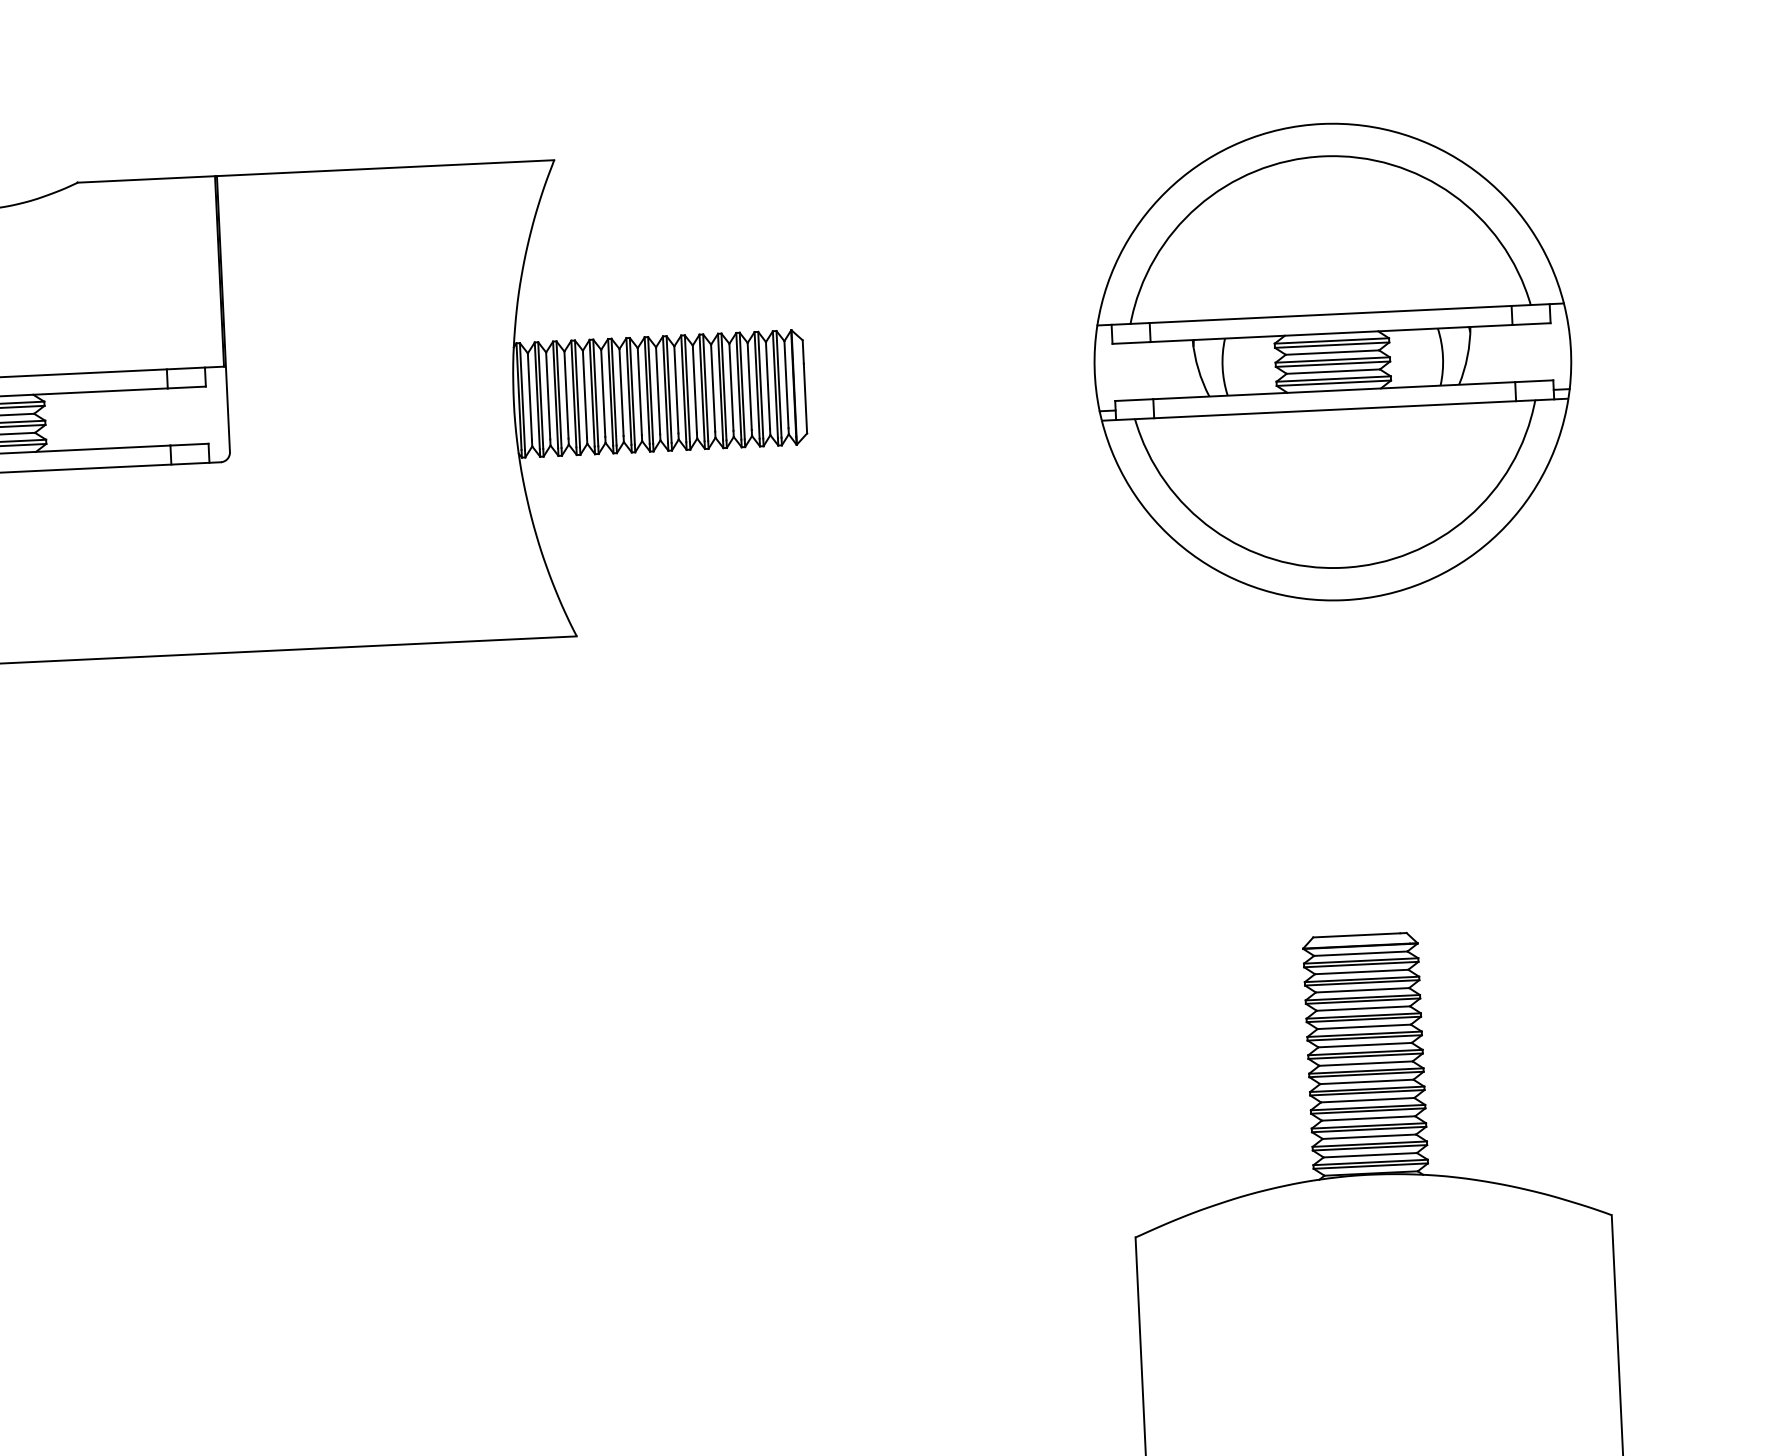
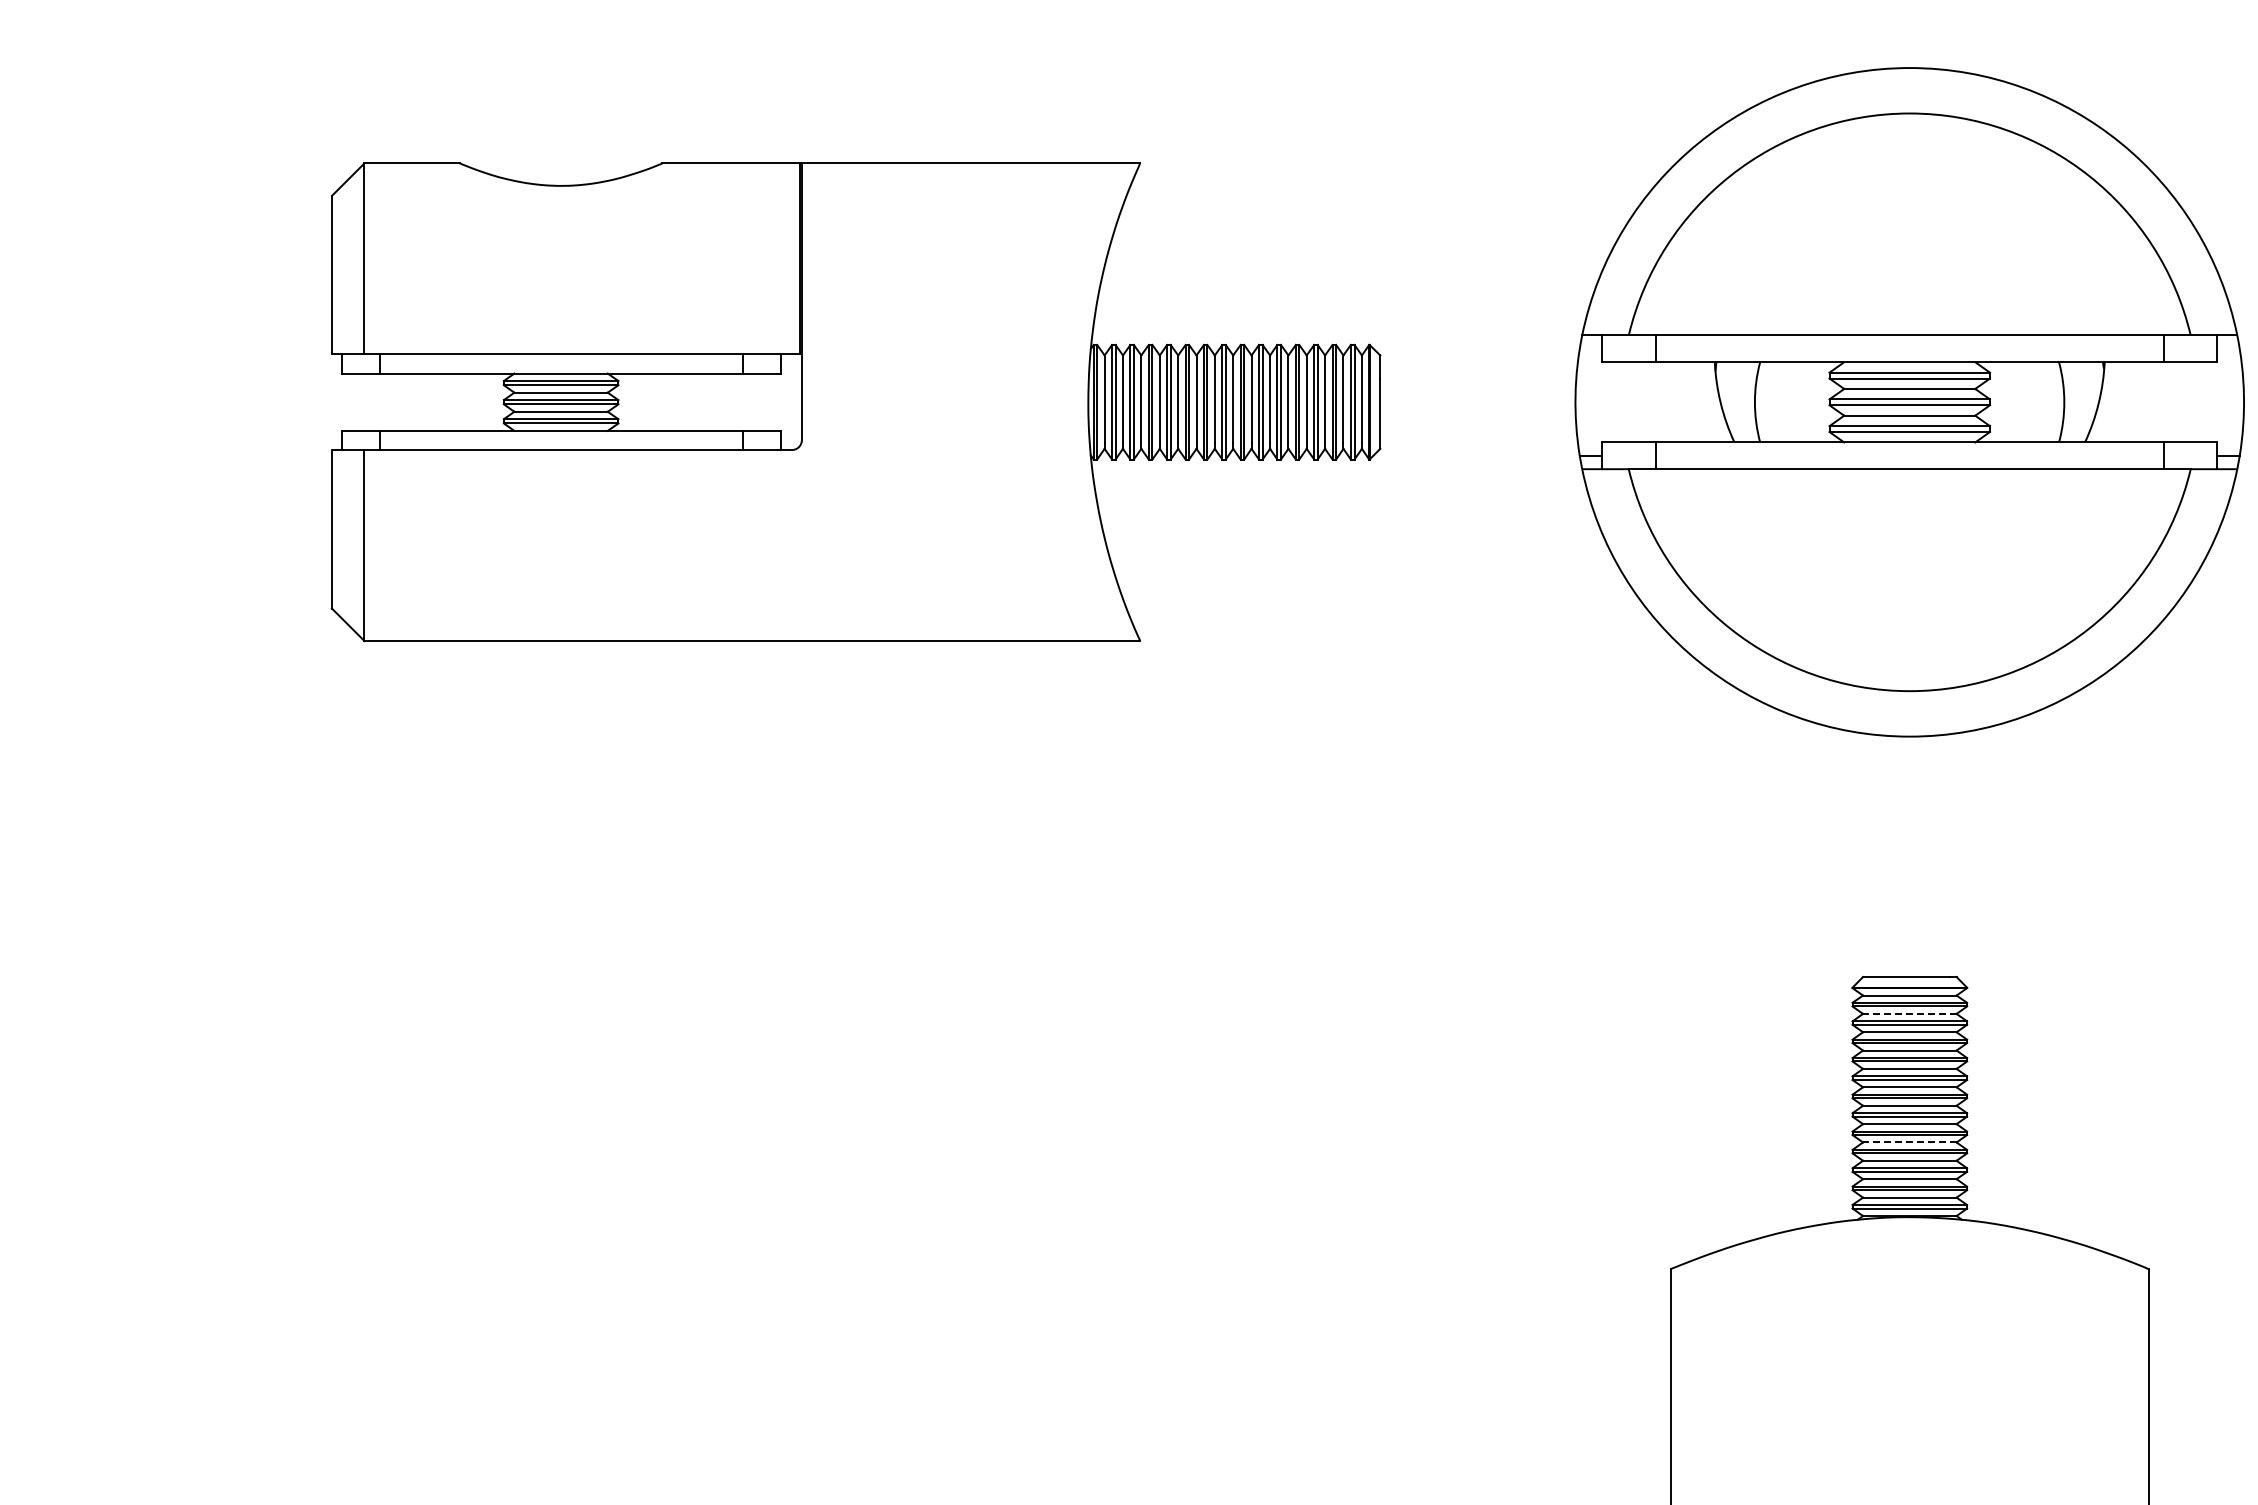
part: (1332, 361) -> (1909, 401), size x1.4
line: (1361, 971) -> (1909, 1013), solid -> dashed
line: (1367, 1100) -> (1909, 1142), solid -> dashed

